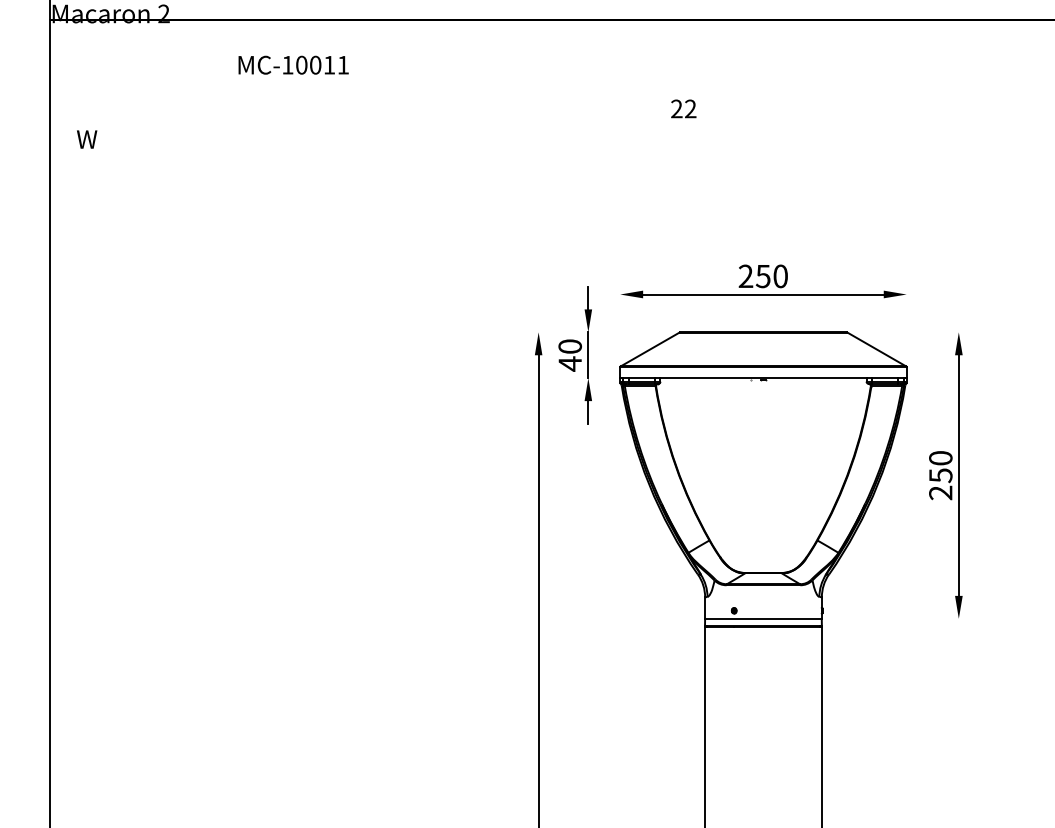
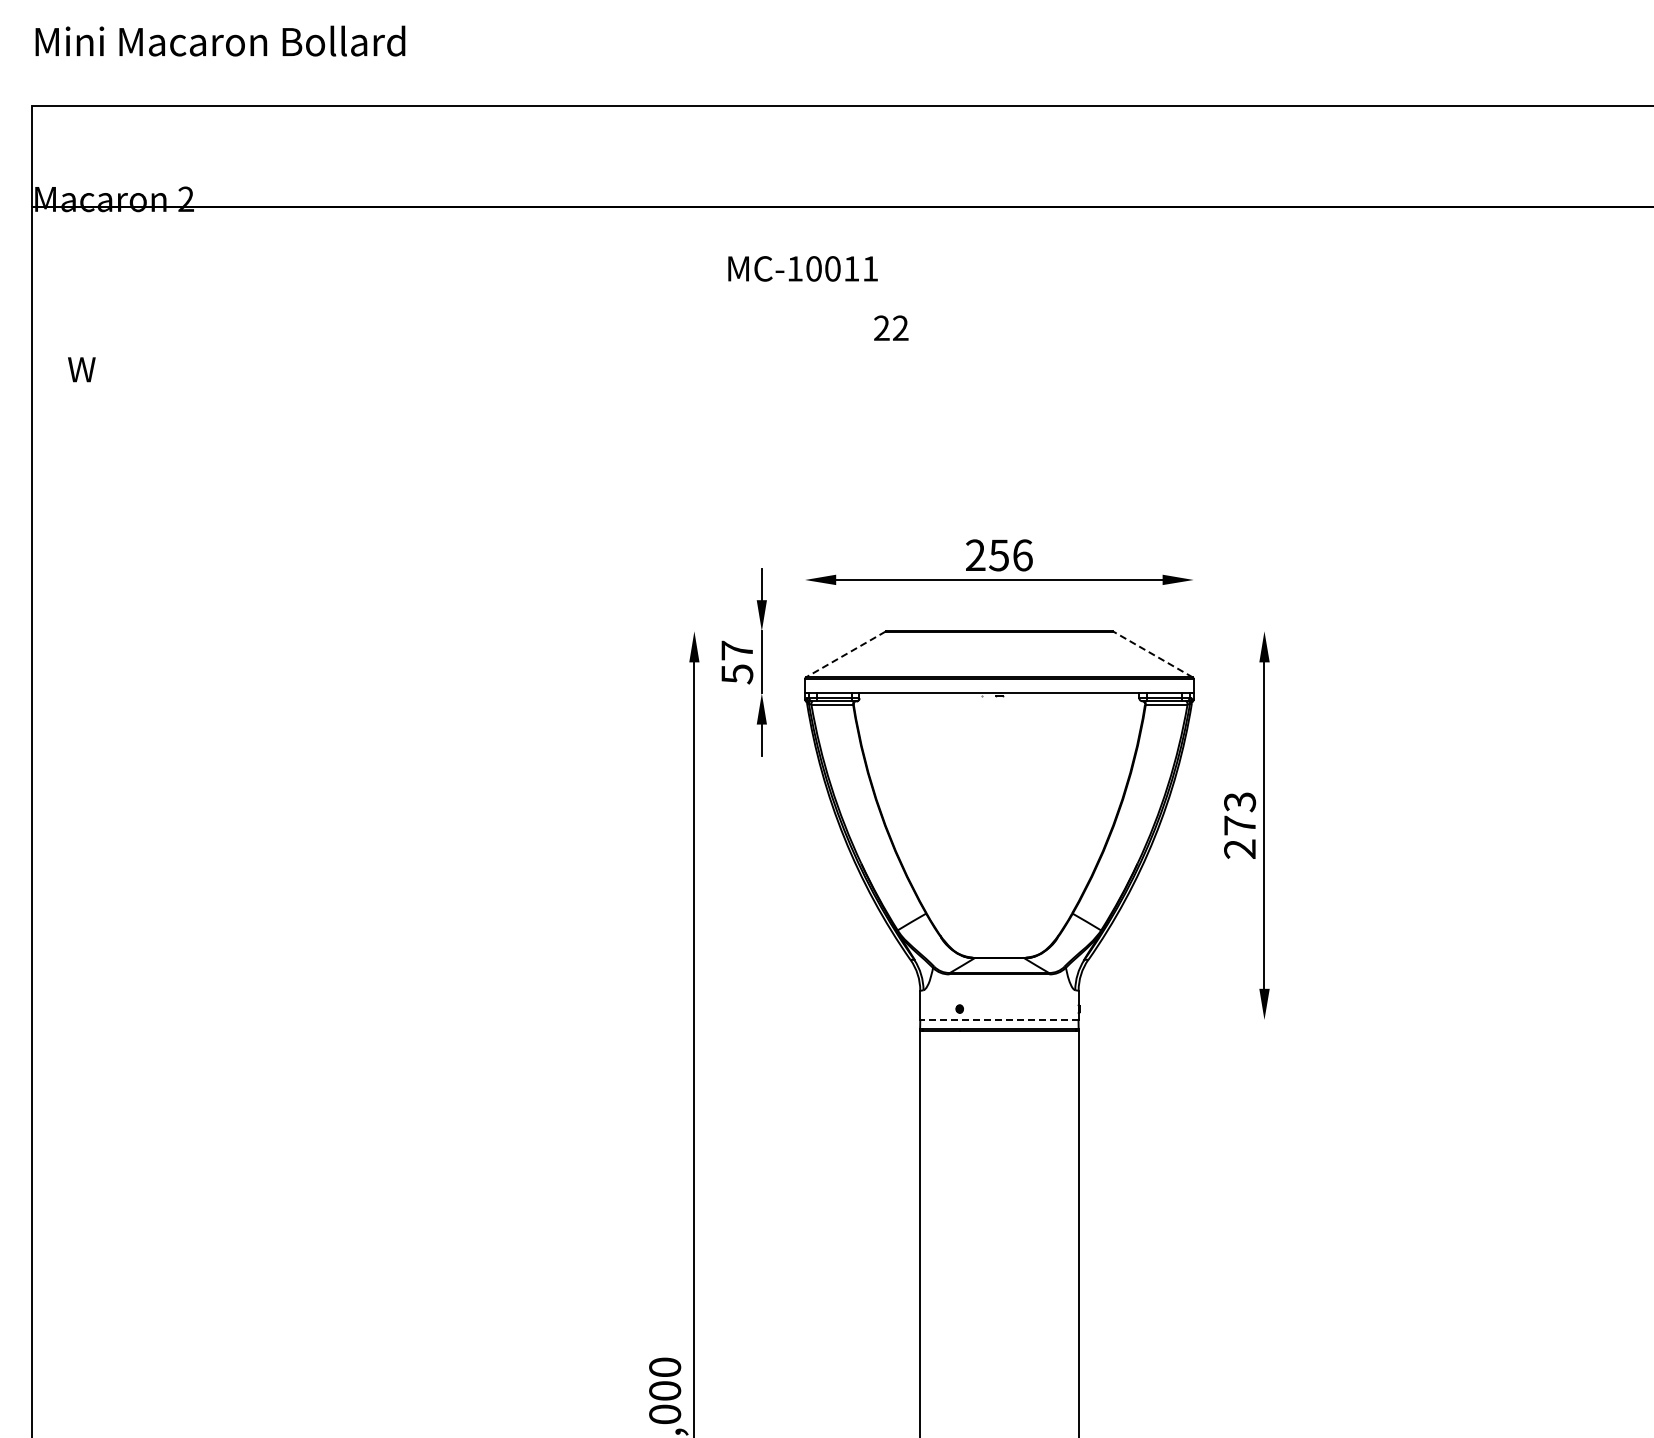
text: (293, 64) -> (802, 268), moved
text: (780, 276) -> (1022, 555), 250 -> 256
line: (650, 349) -> (845, 654), solid -> dashed
line: (877, 349) -> (1153, 654), solid -> dashed
text: (570, 355) -> (737, 662), 40 -> 57
text: (941, 466) -> (1240, 813), 250 -> 273
line: (762, 618) -> (998, 1019), solid -> dashed

